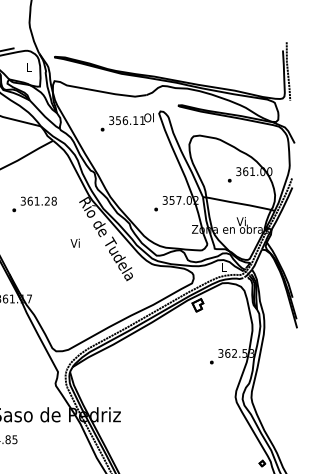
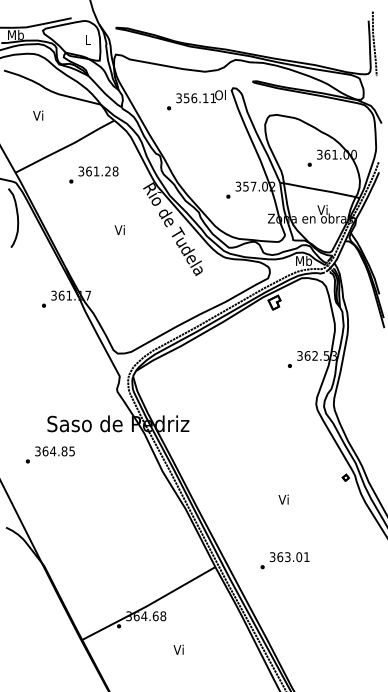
text: (34, 203) -> (93, 174), moved
text: (74, 242) -> (119, 229), moved
text: (224, 267) -> (303, 260), L -> Mb

